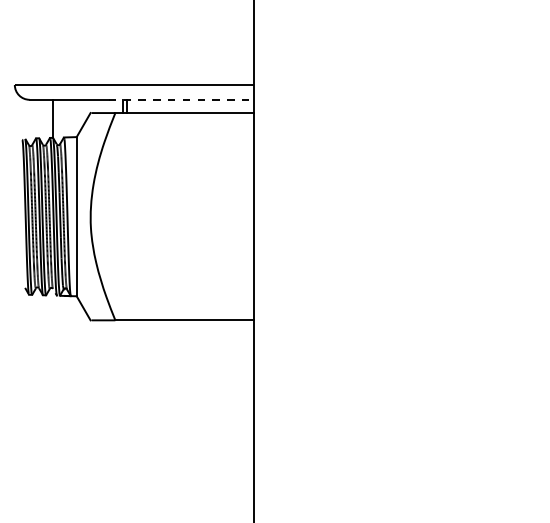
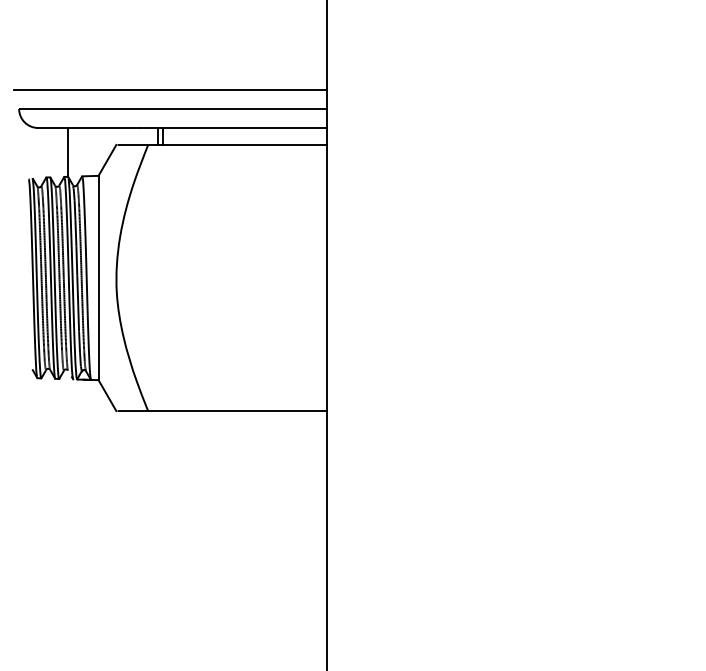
line: (132, 70) -> (170, 90), added
line: (181, 99) -> (233, 127), dashed -> solid

